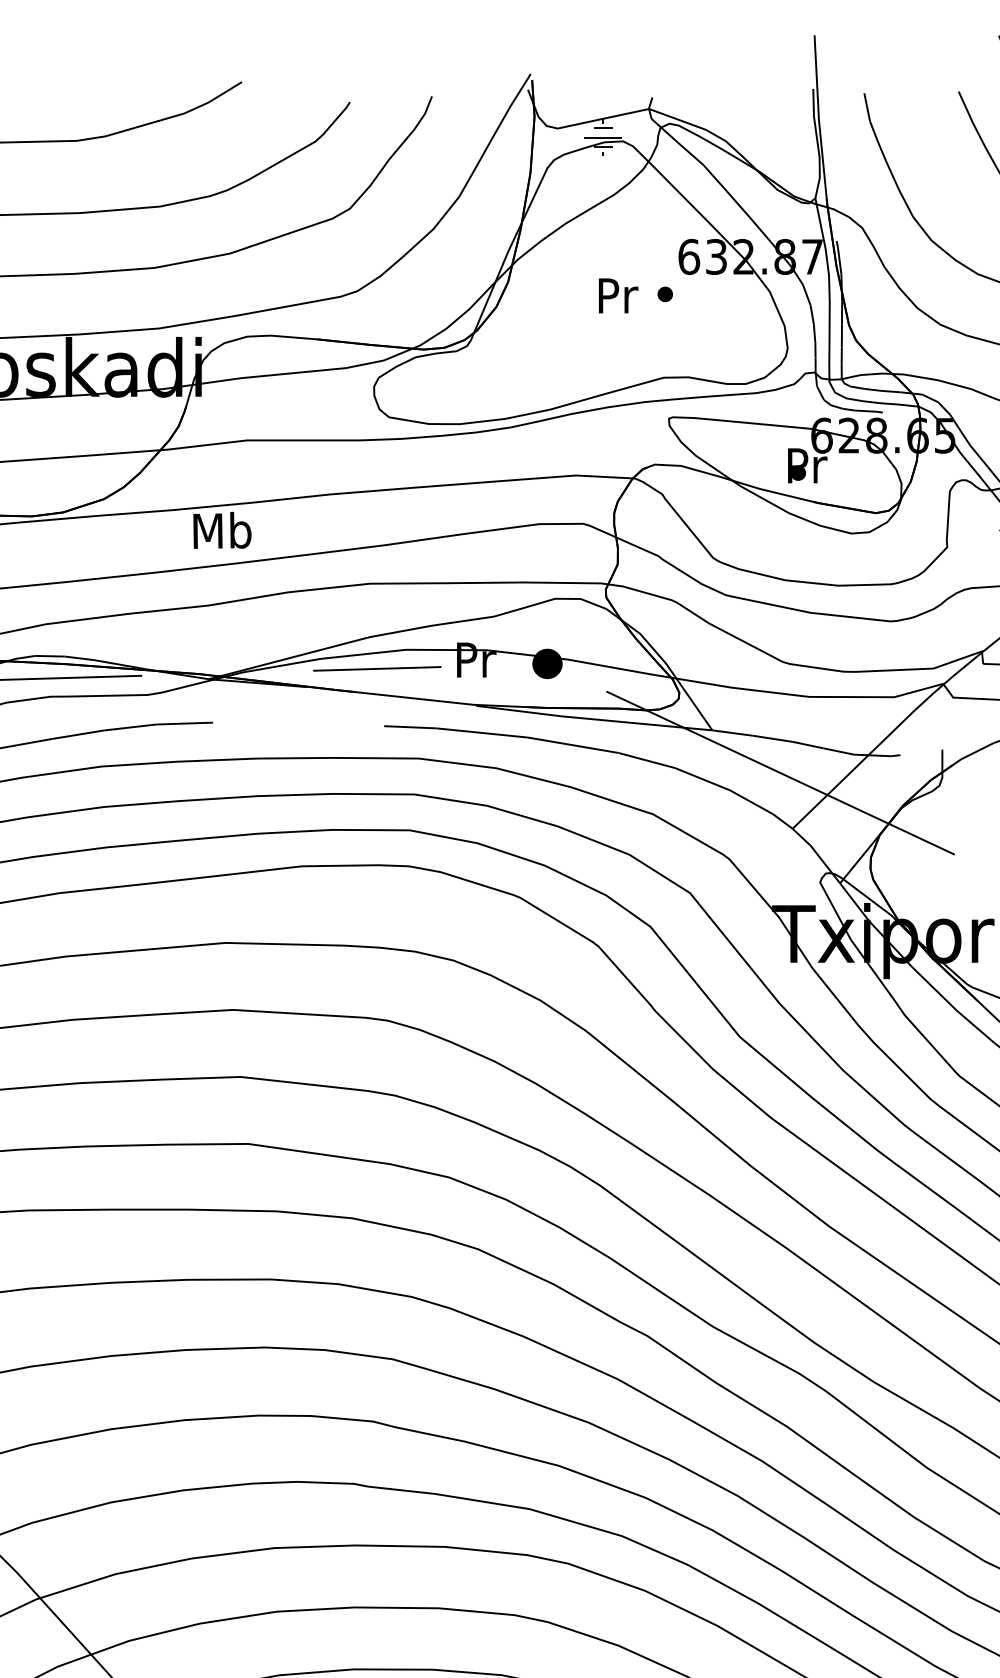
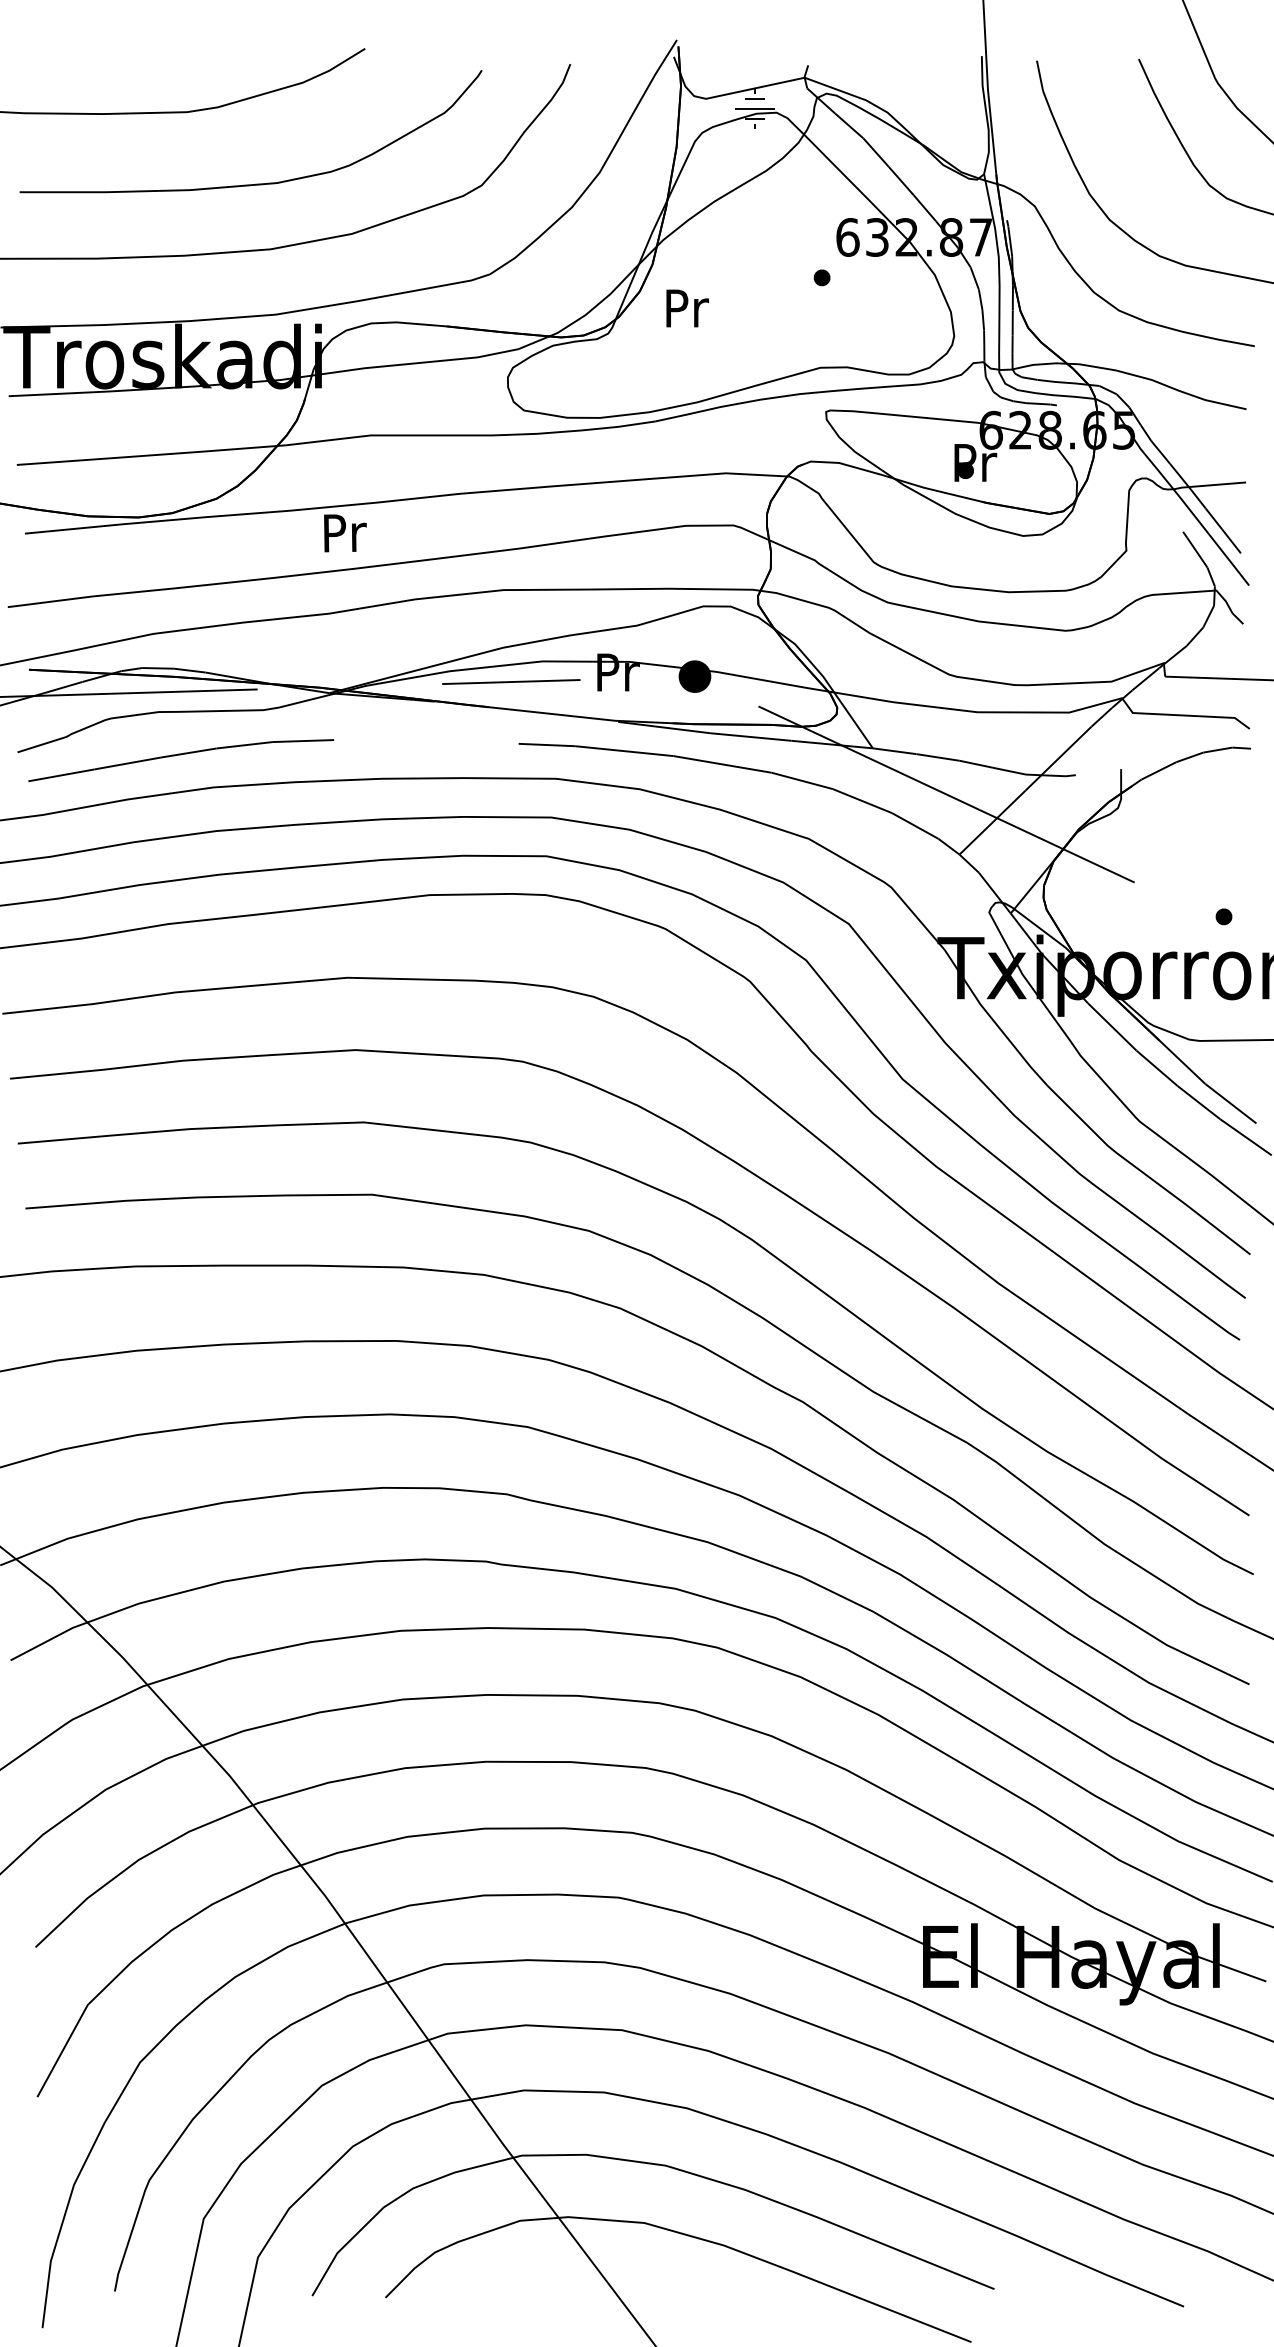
text: (618, 295) -> (687, 308), moved
text: (221, 530) -> (343, 532), Mb -> Pr

